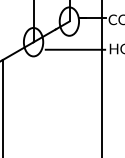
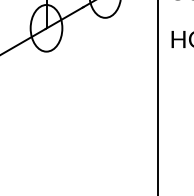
line: (75, 49) -> (115, 40), removed

